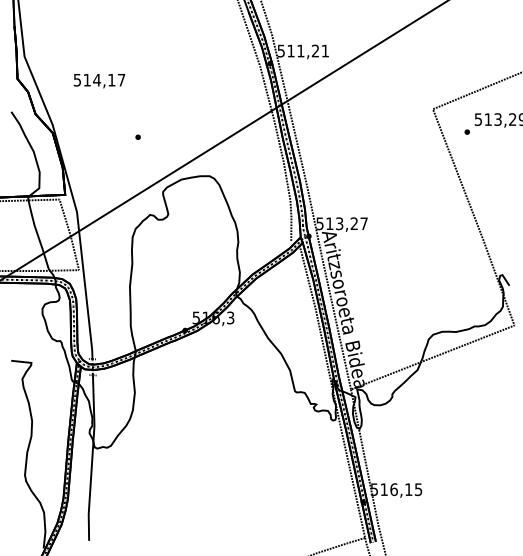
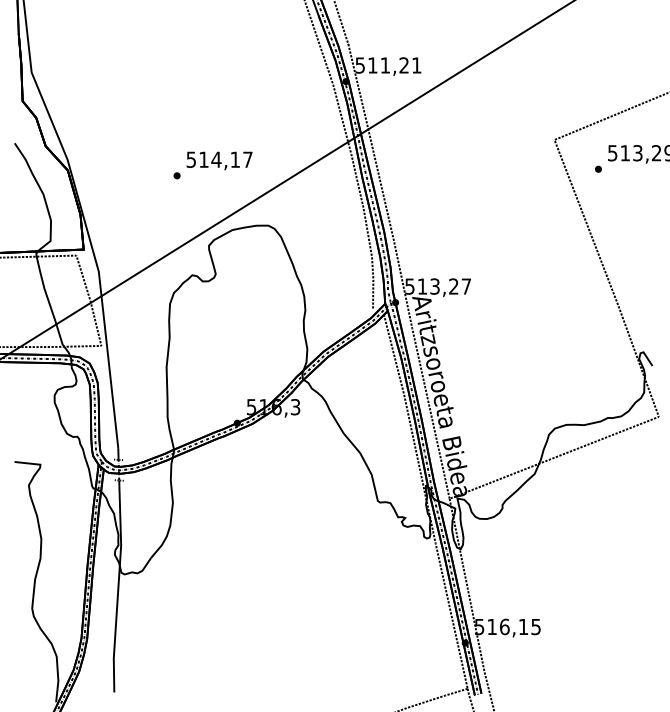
text: (99, 80) -> (219, 160), moved

